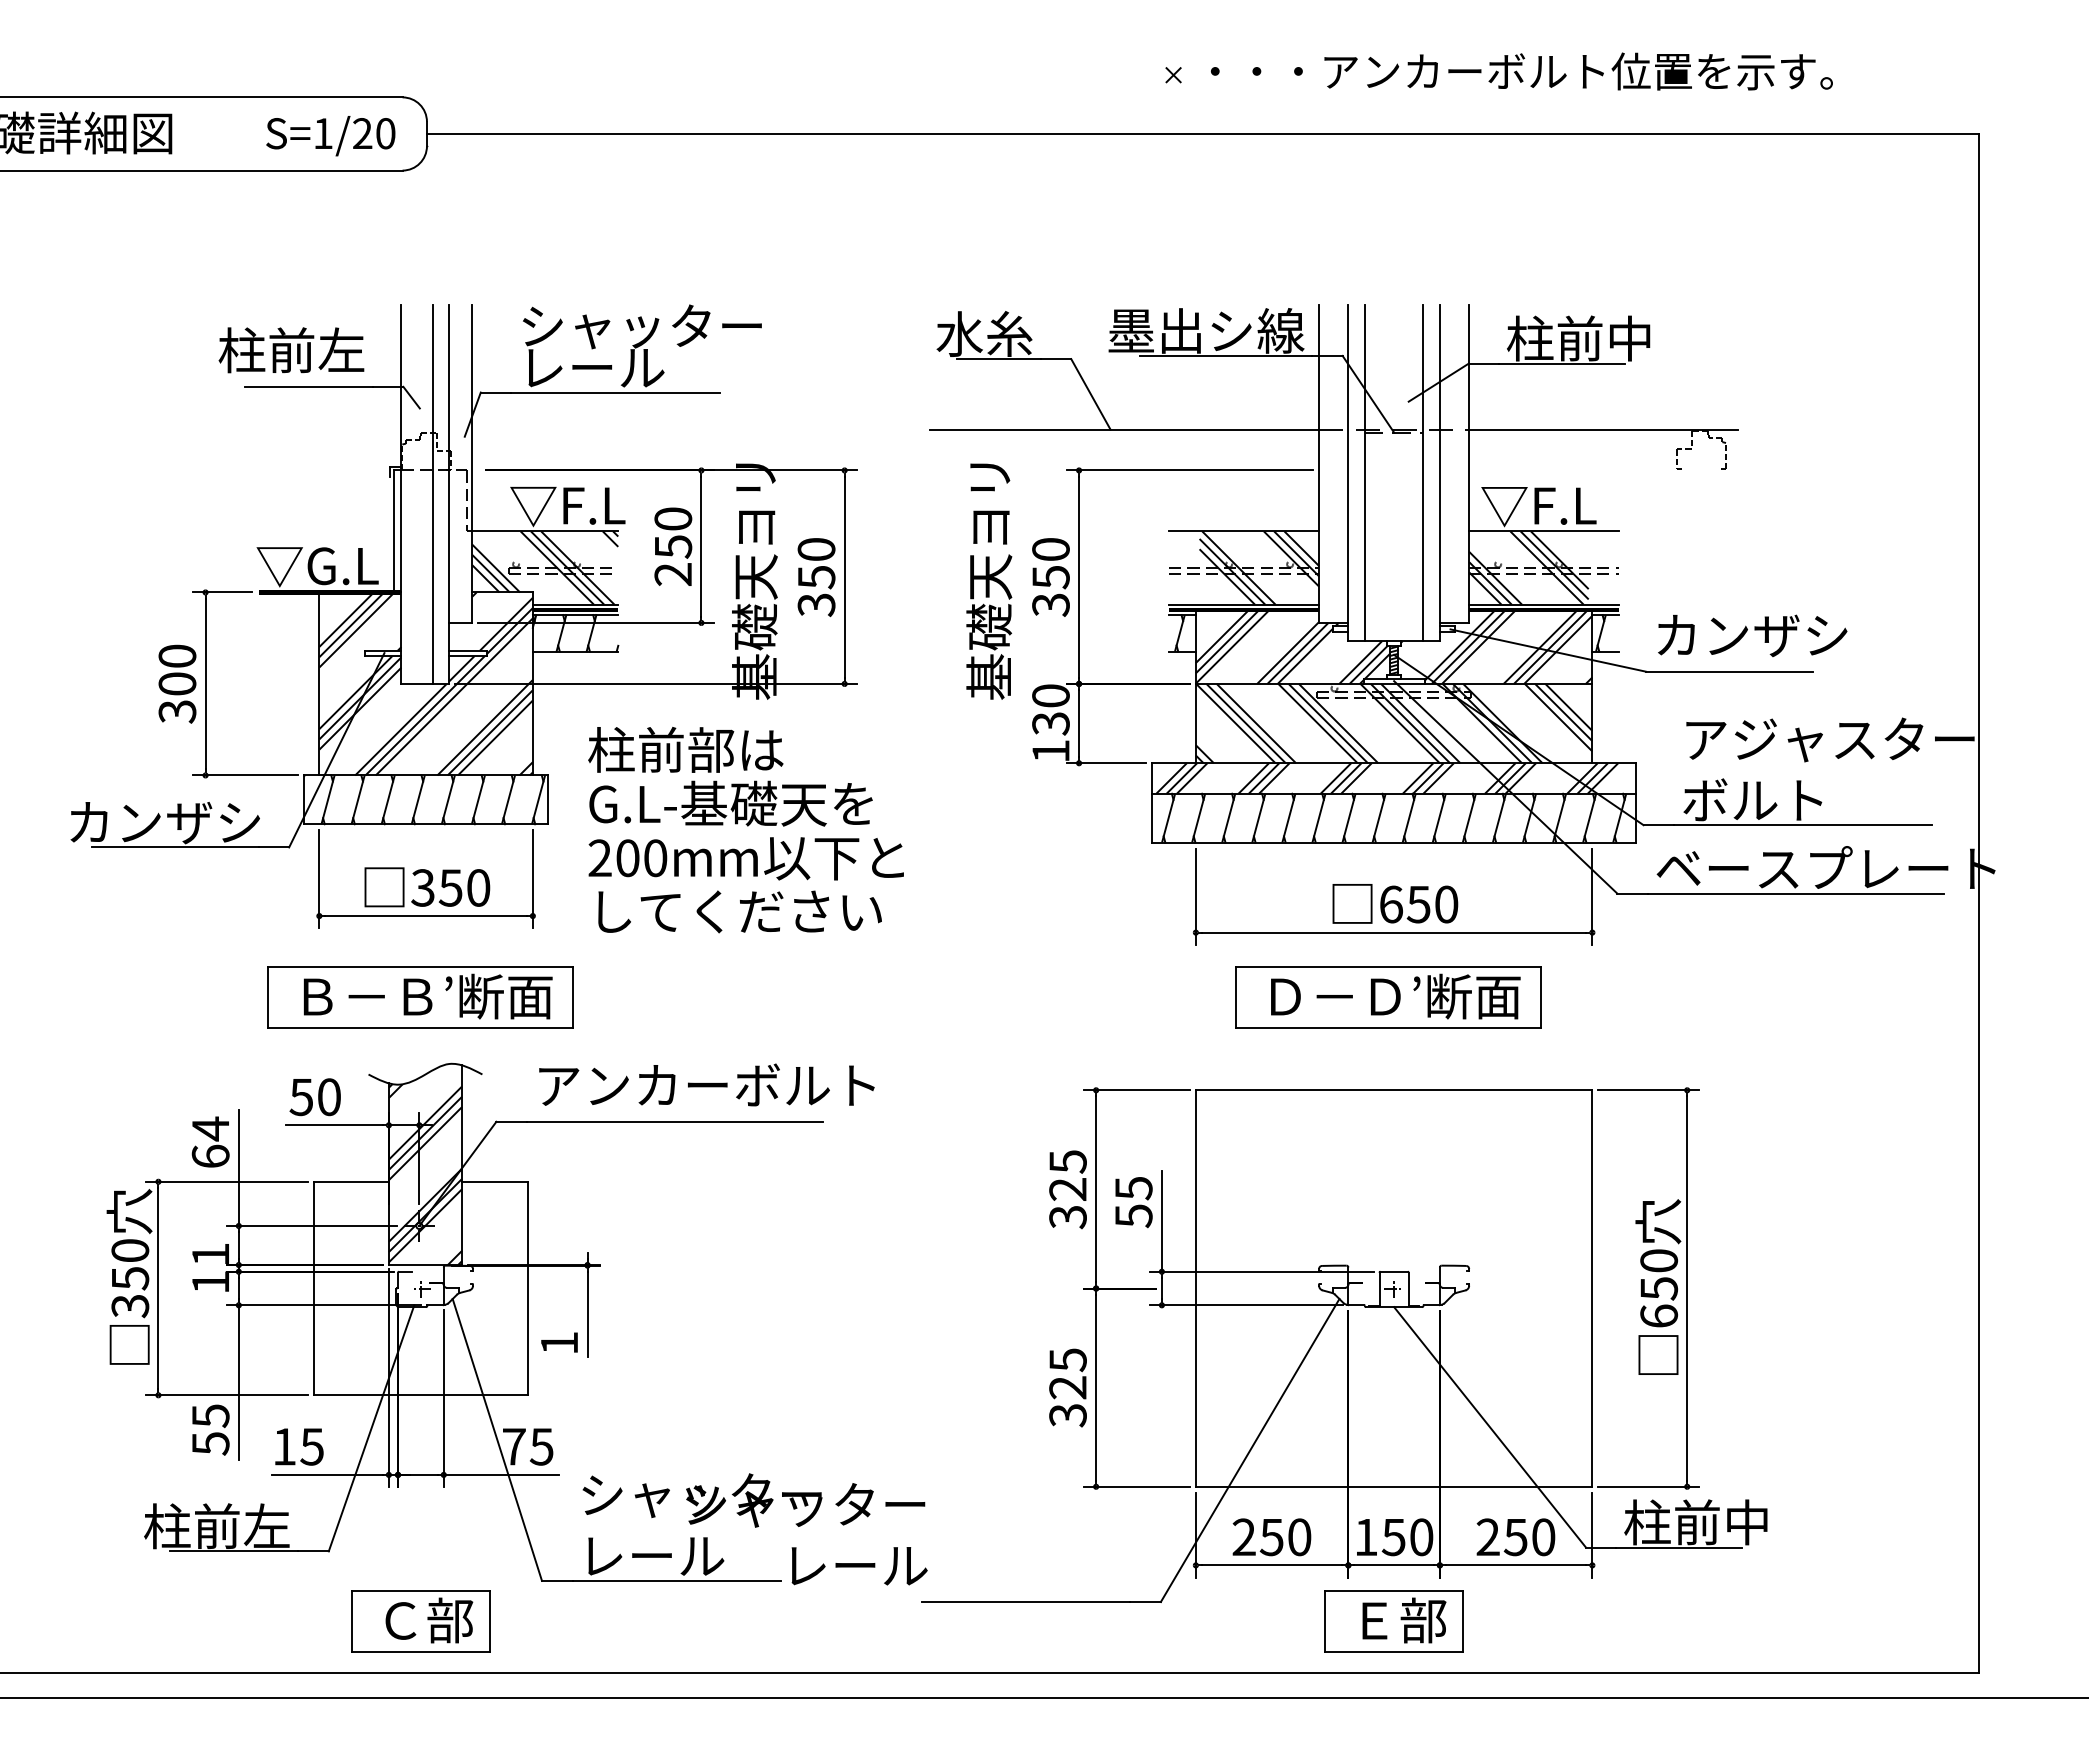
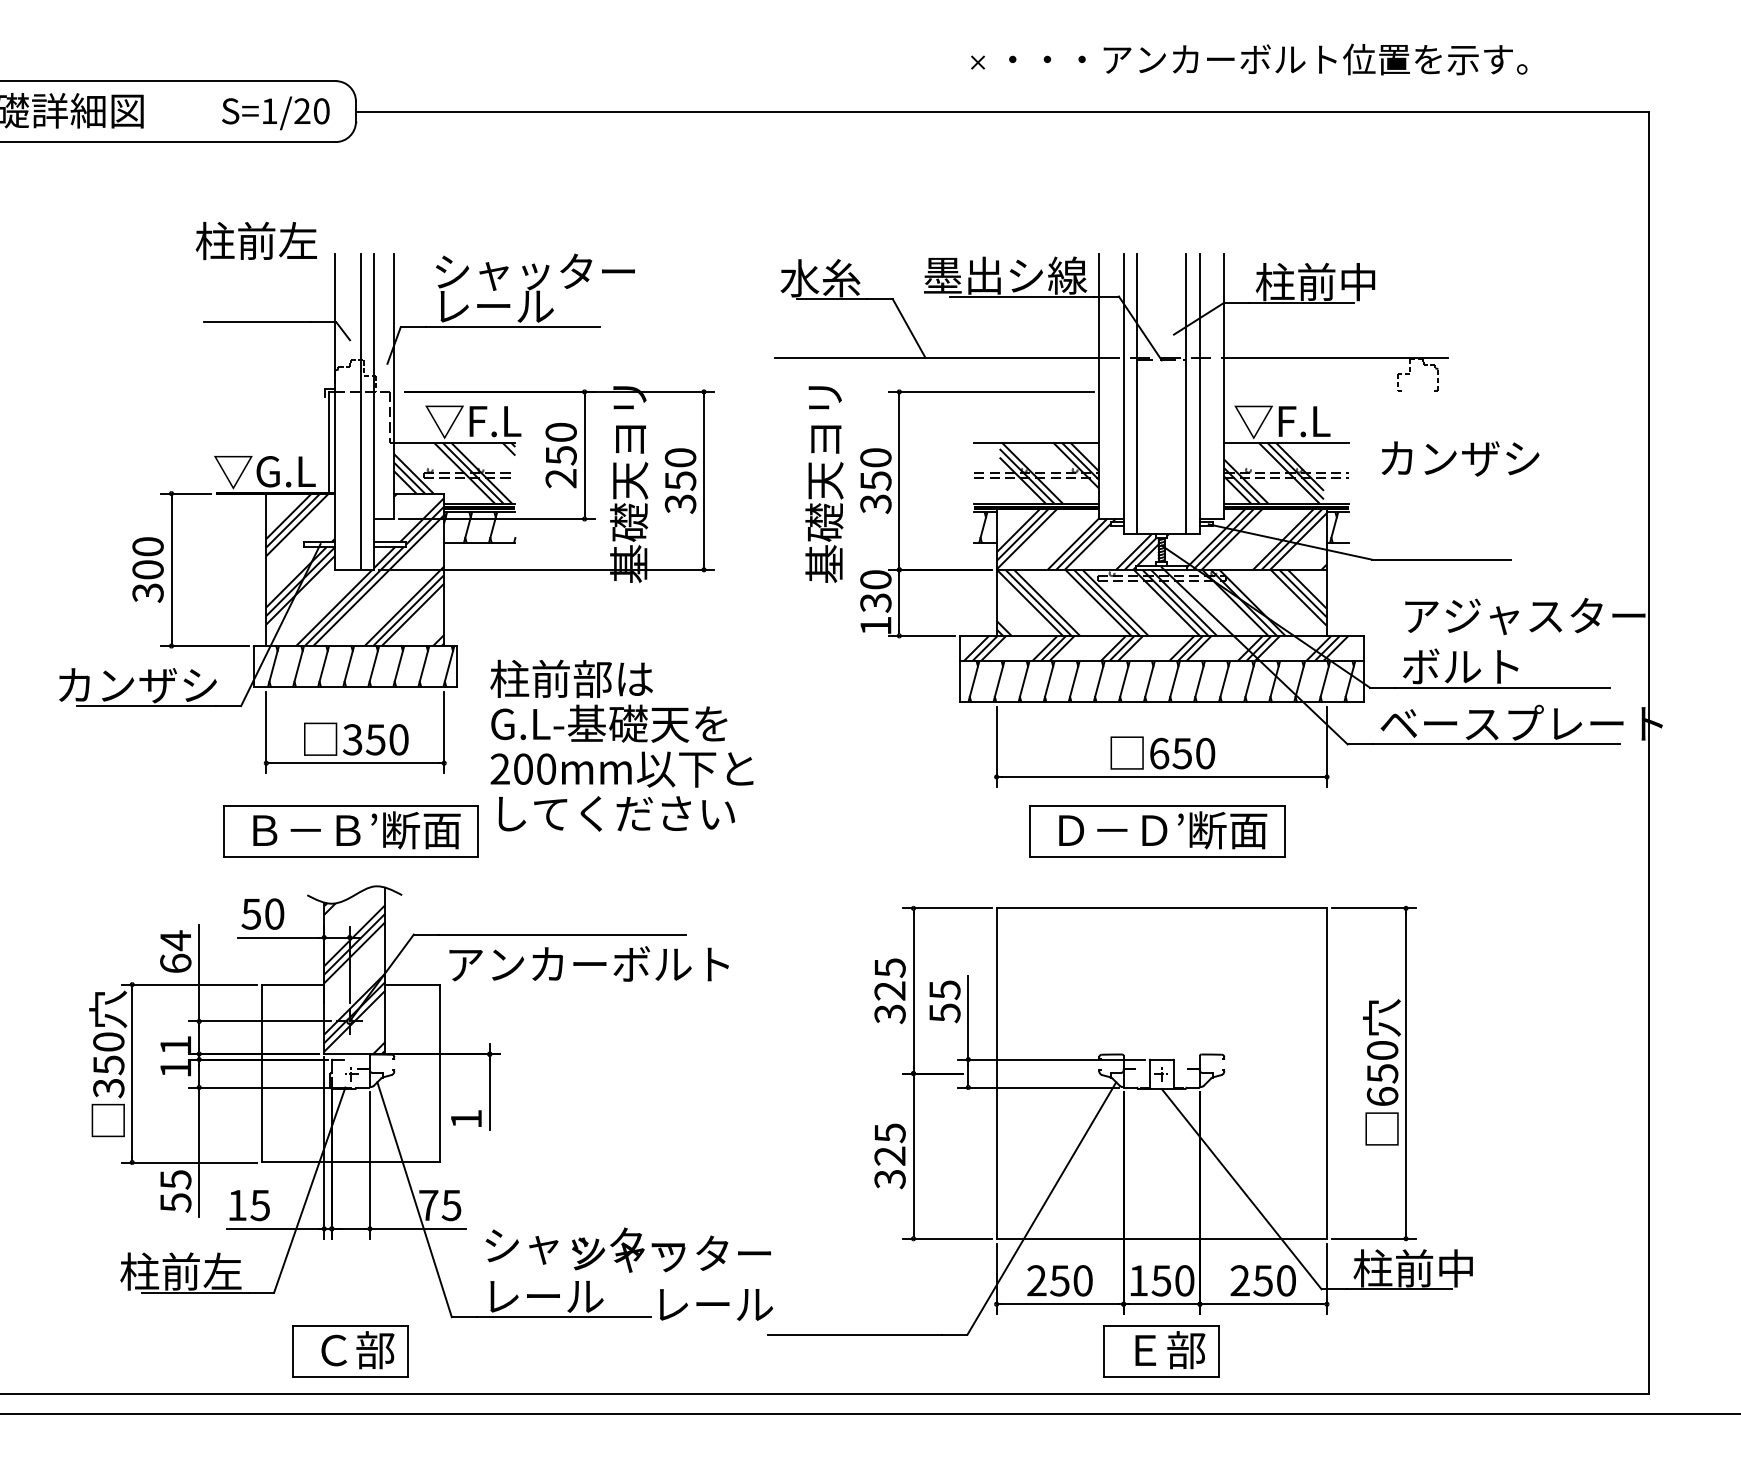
text: (291, 350) -> (256, 241), moved
text: (1752, 635) -> (1460, 458), moved
text: (745, 830) -> (621, 746), moved
text: (706, 1084) -> (588, 963), moved

